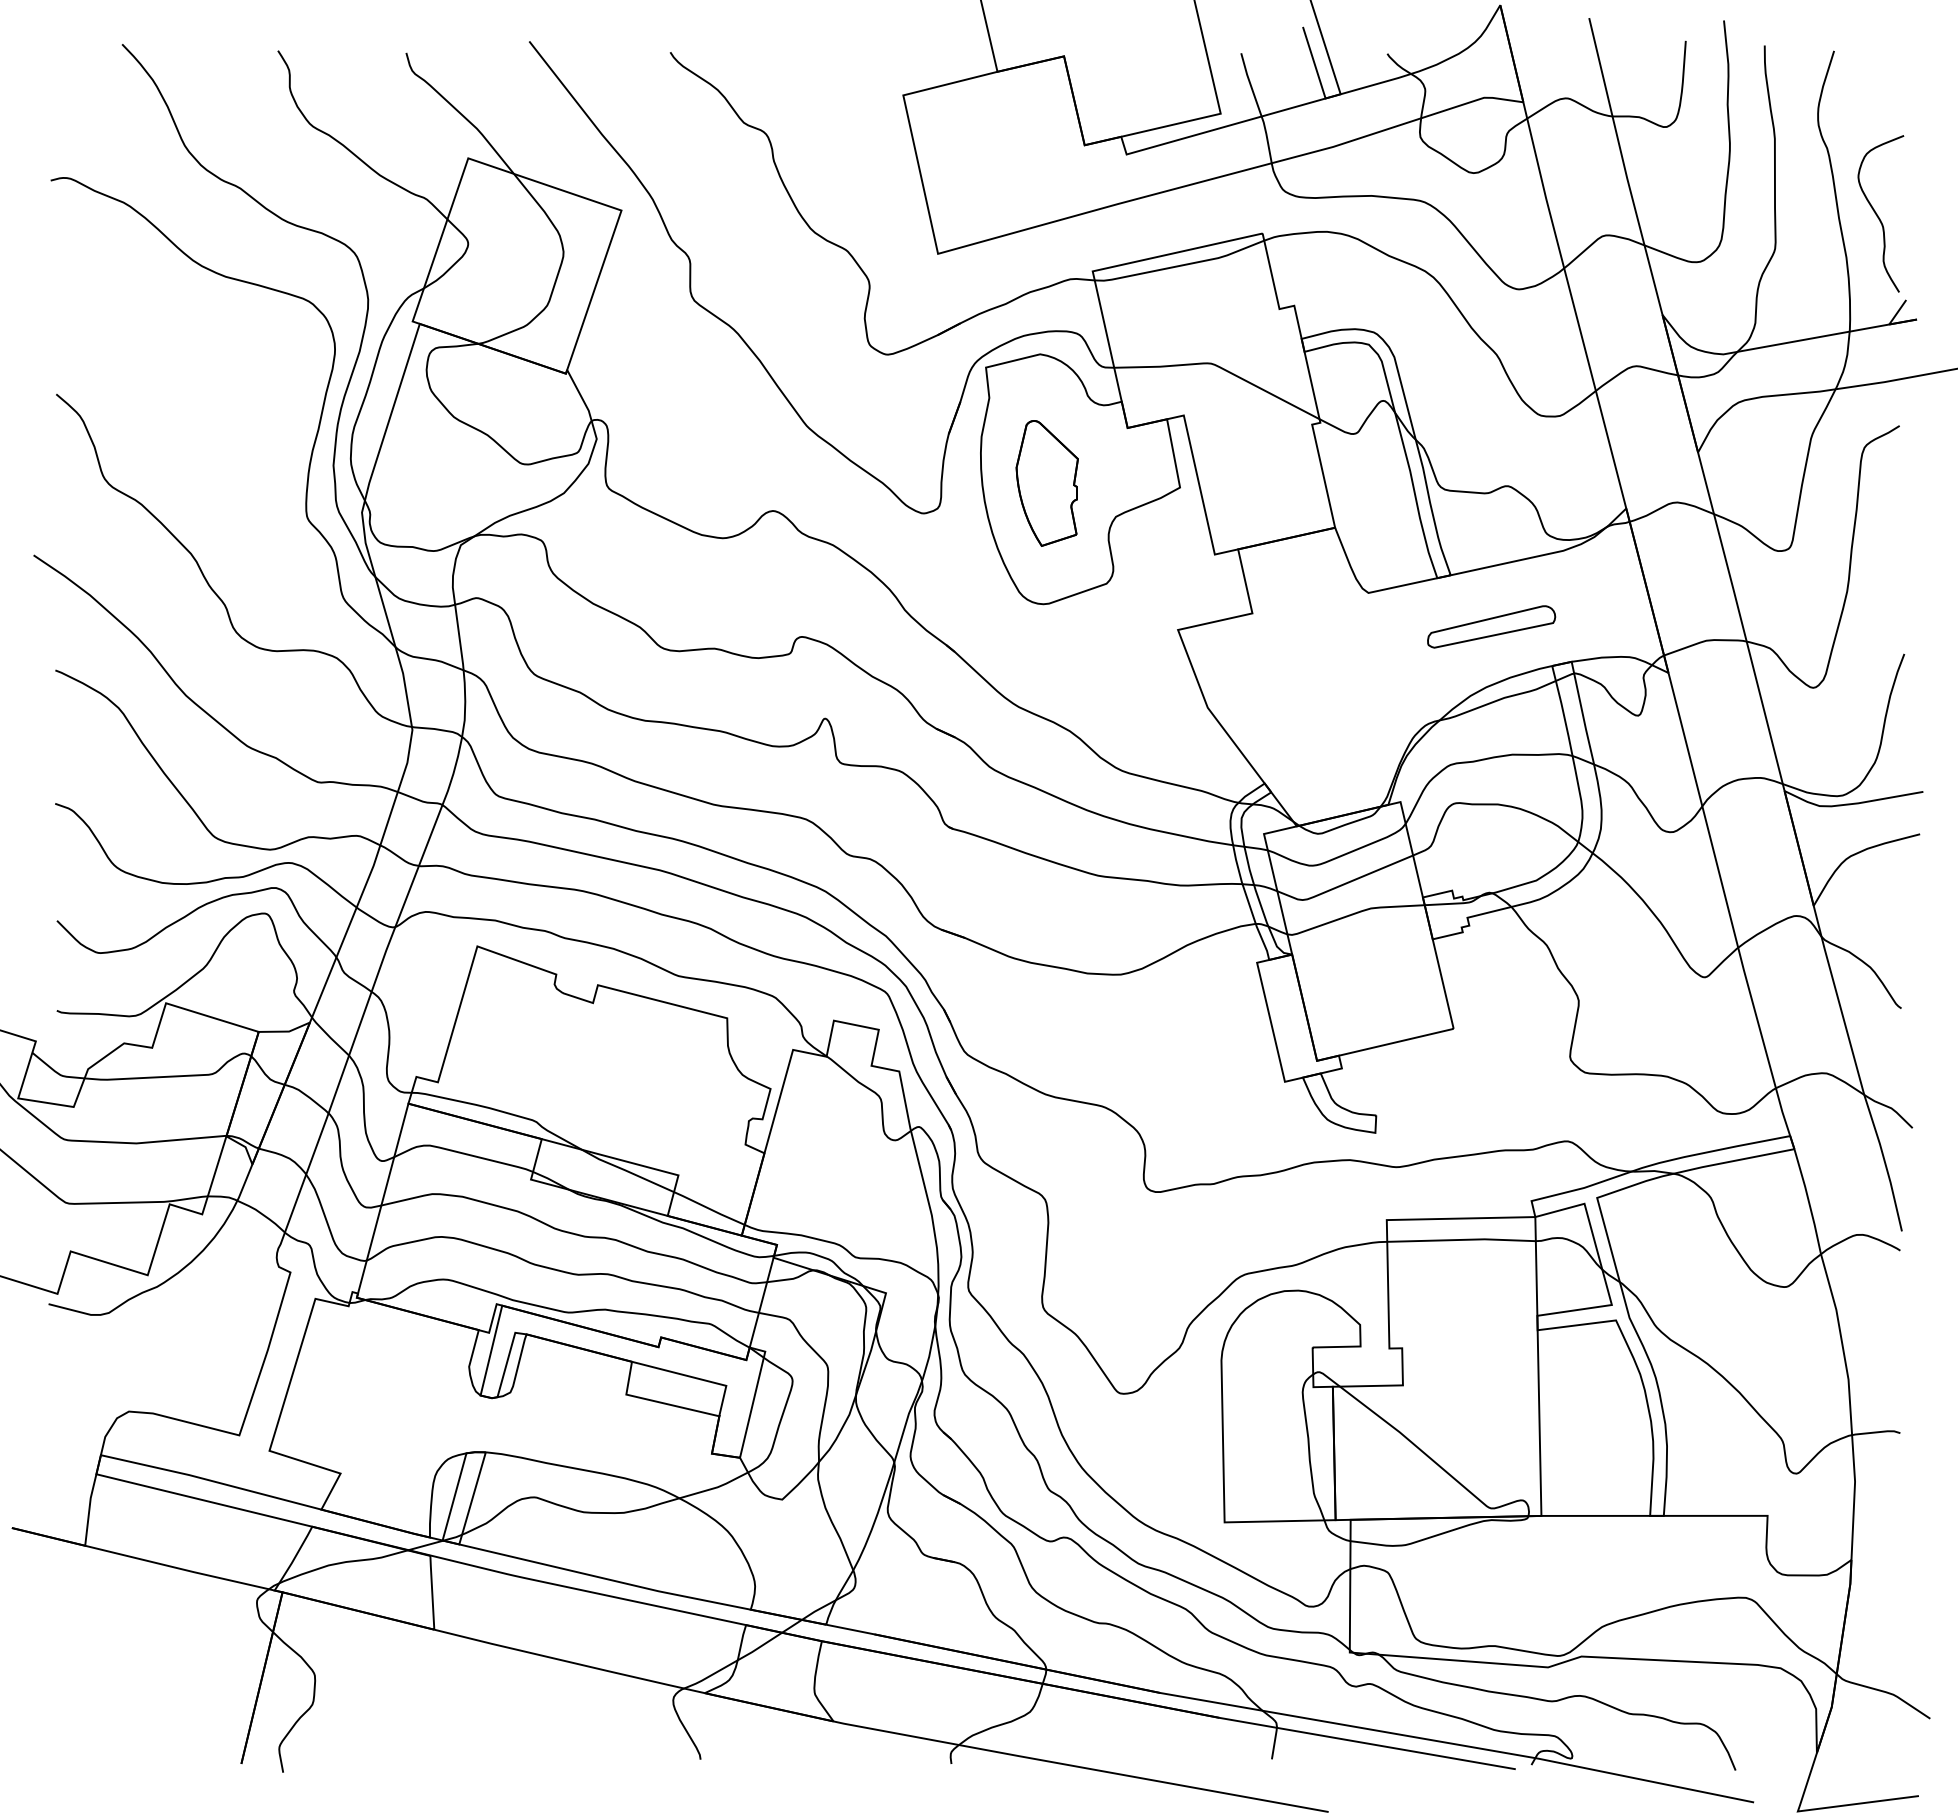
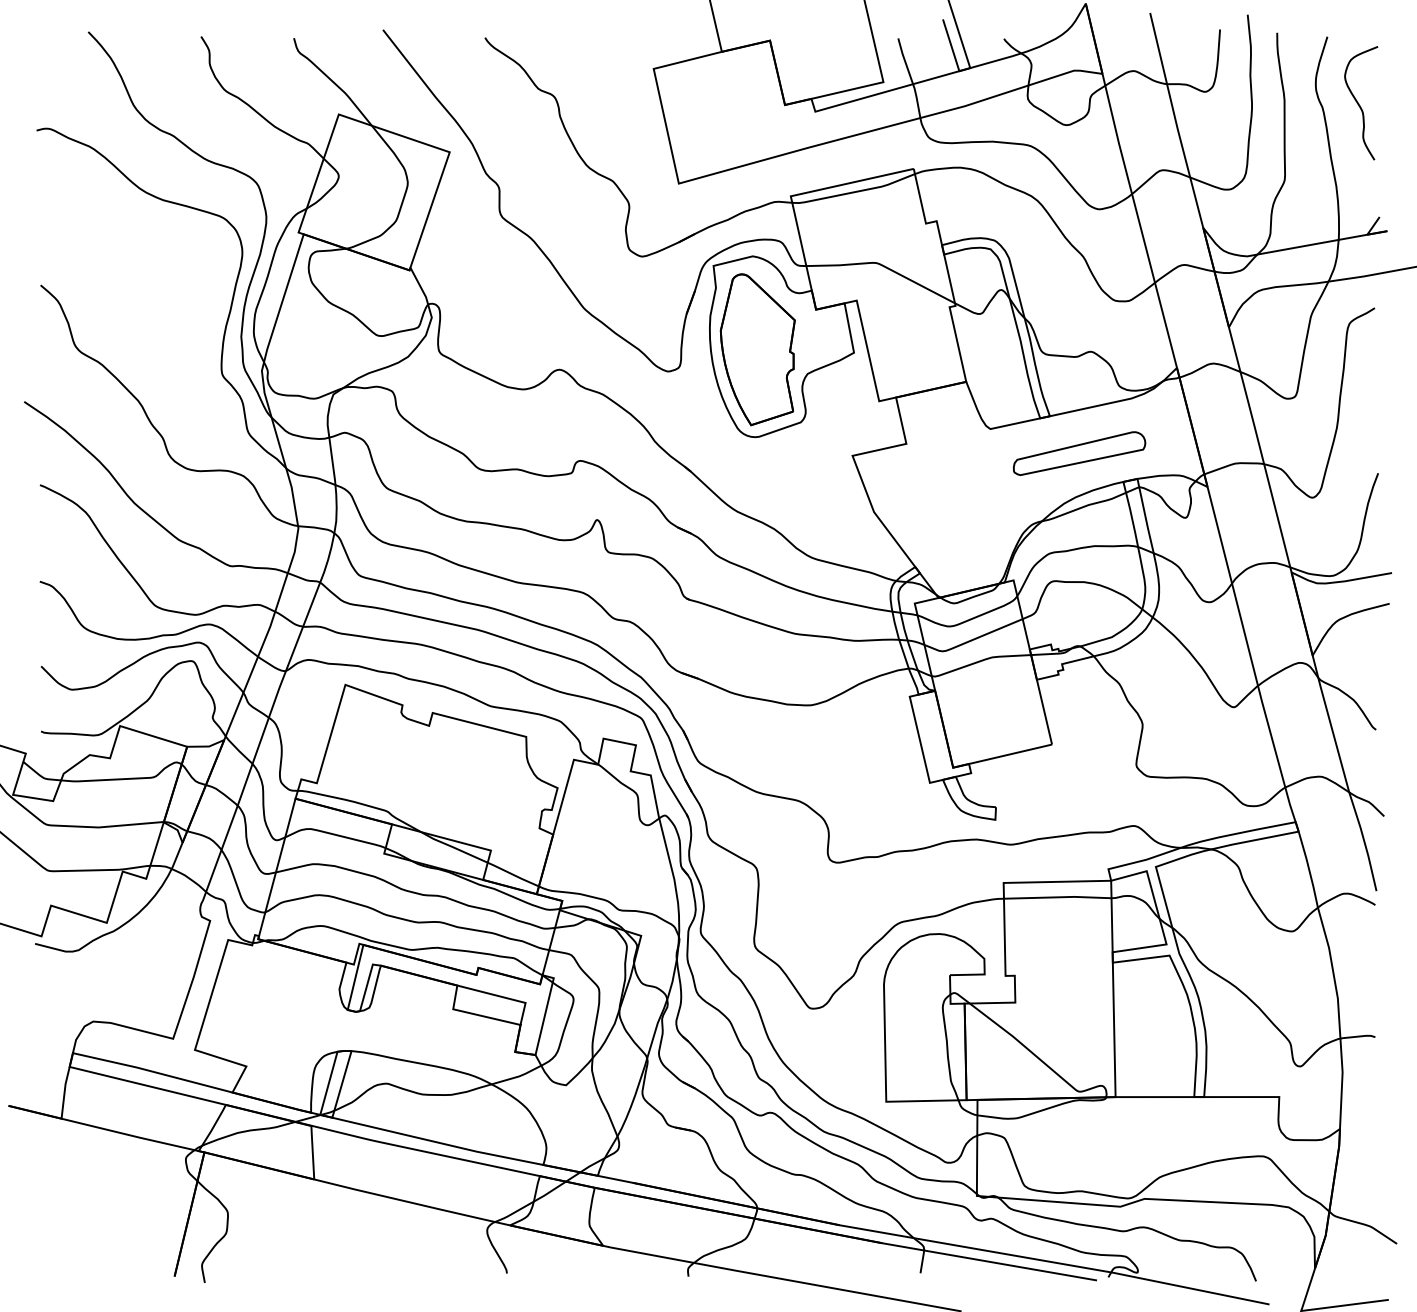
curve: (1878, 215) -> (1359, 104), moved
part: (1047, 483) -> (758, 349), size x1.67
part: (1491, 626) -> (1079, 453), size x1.43

